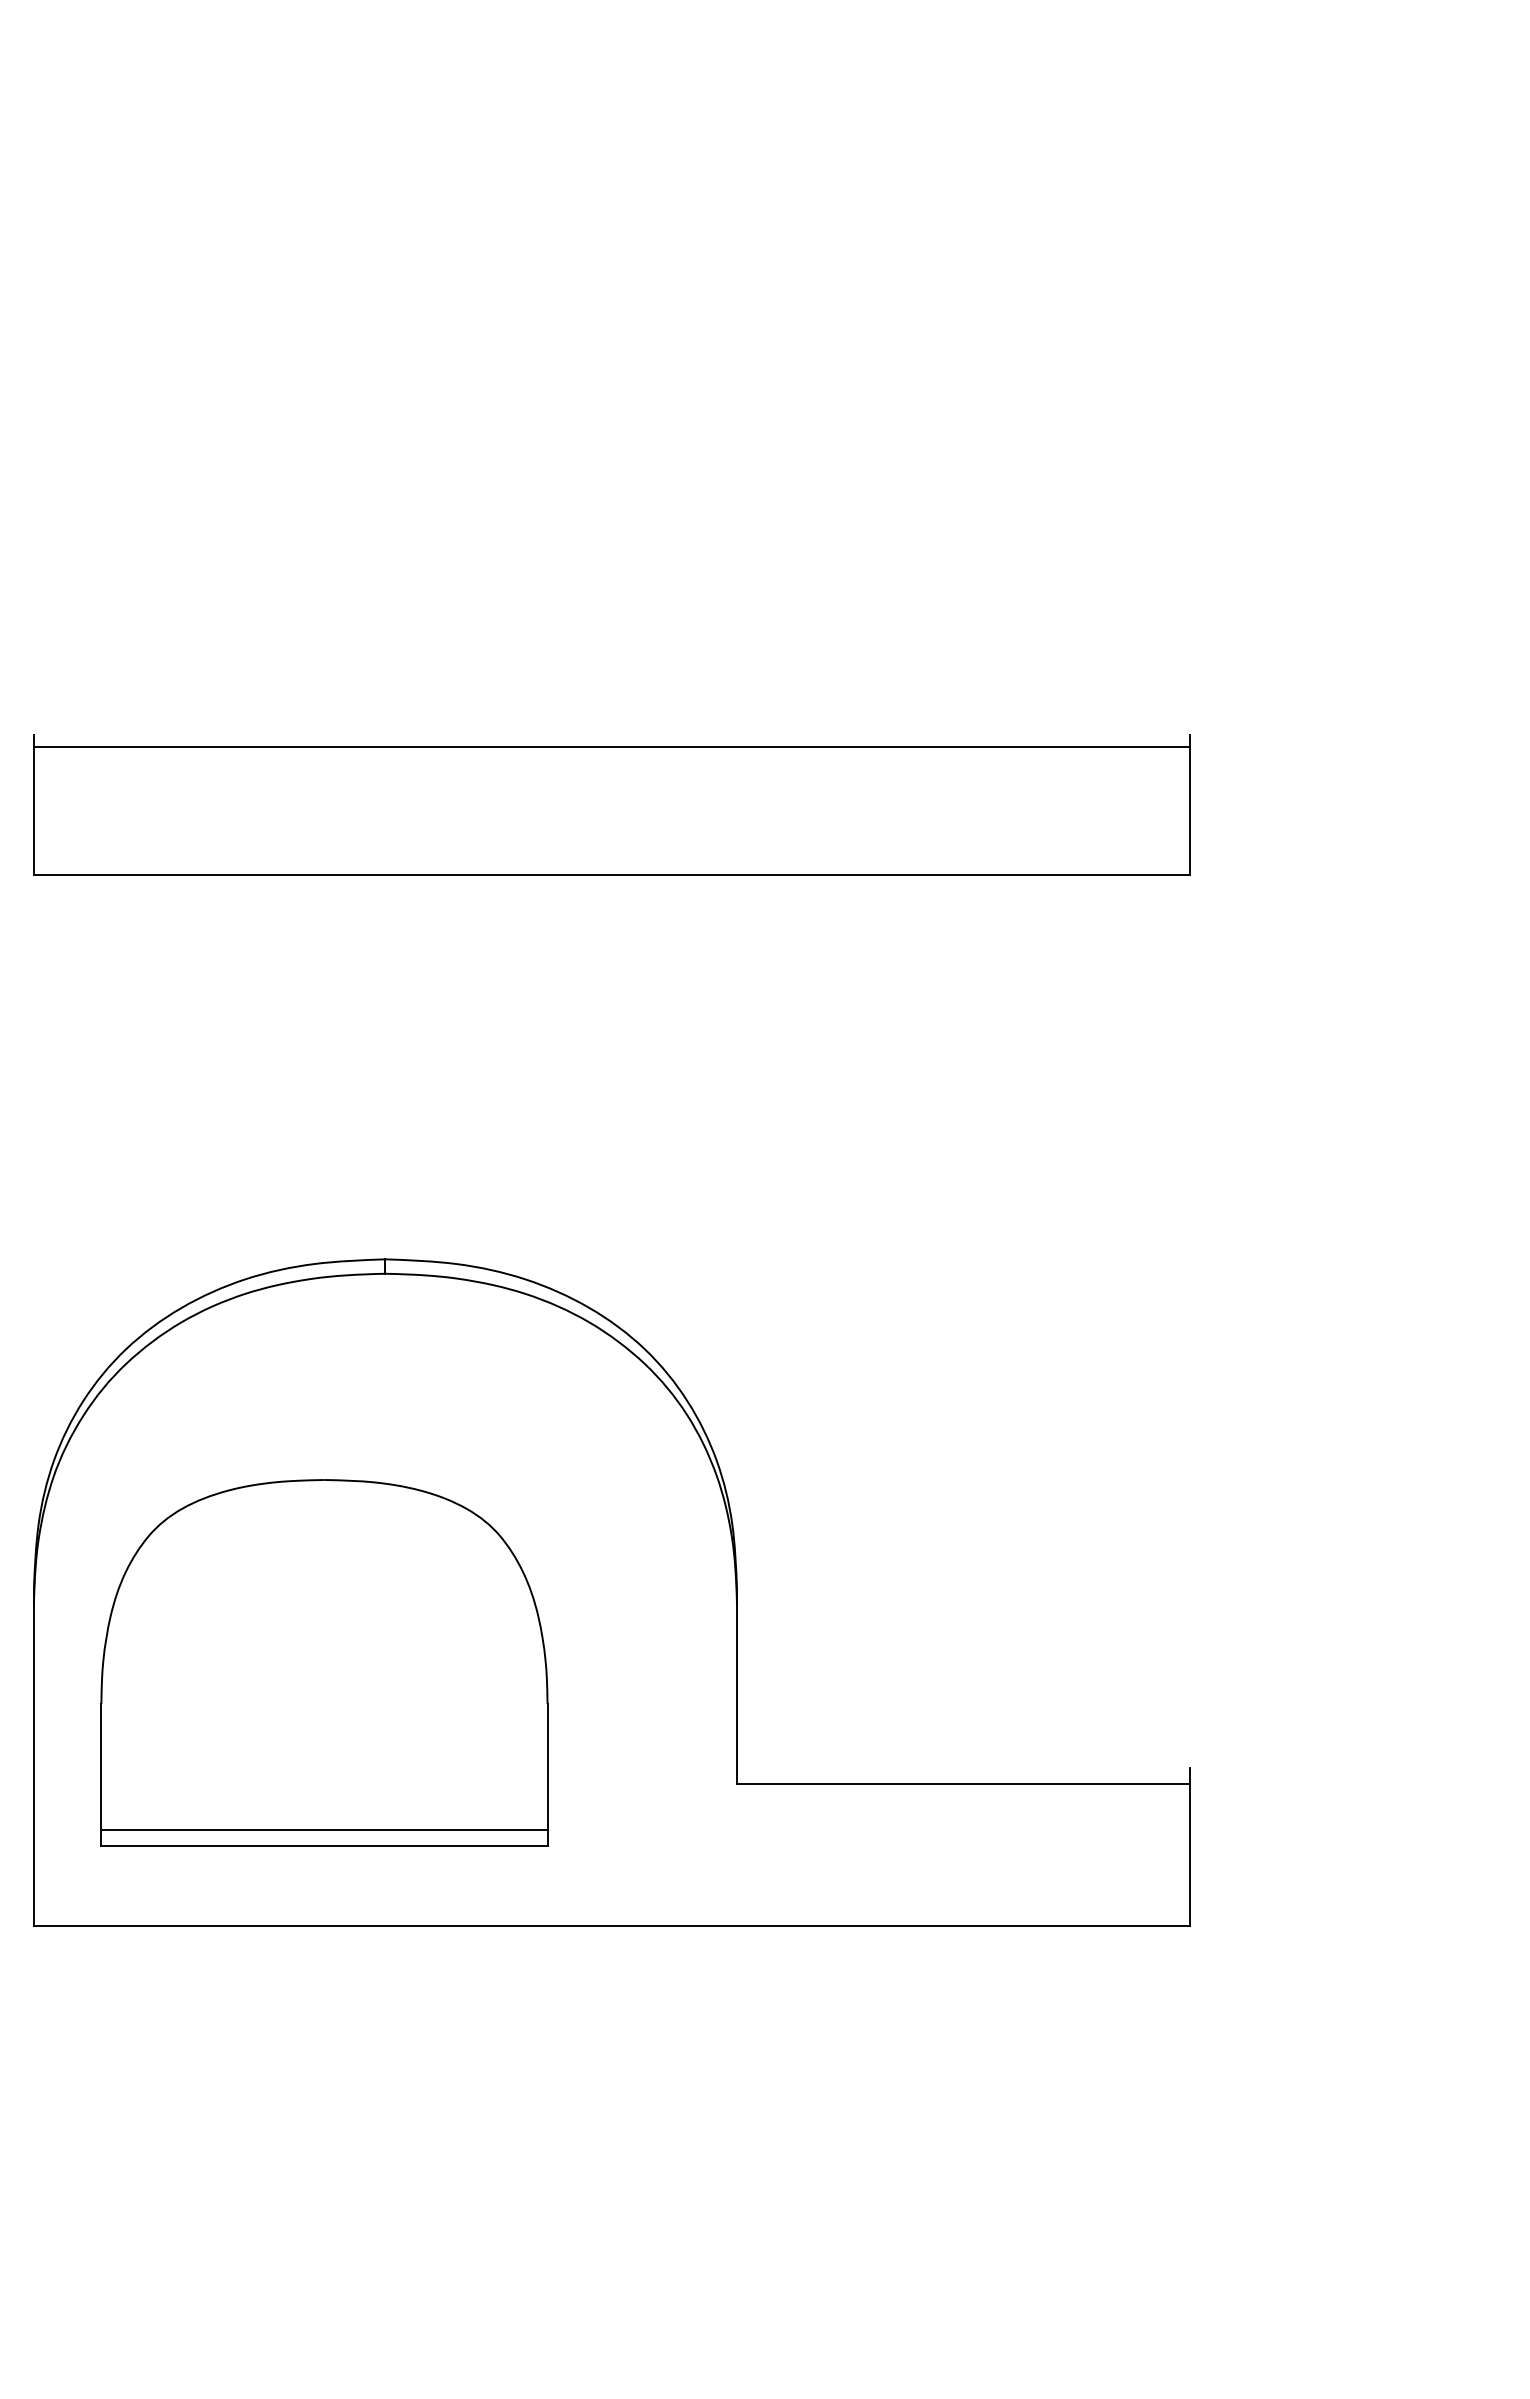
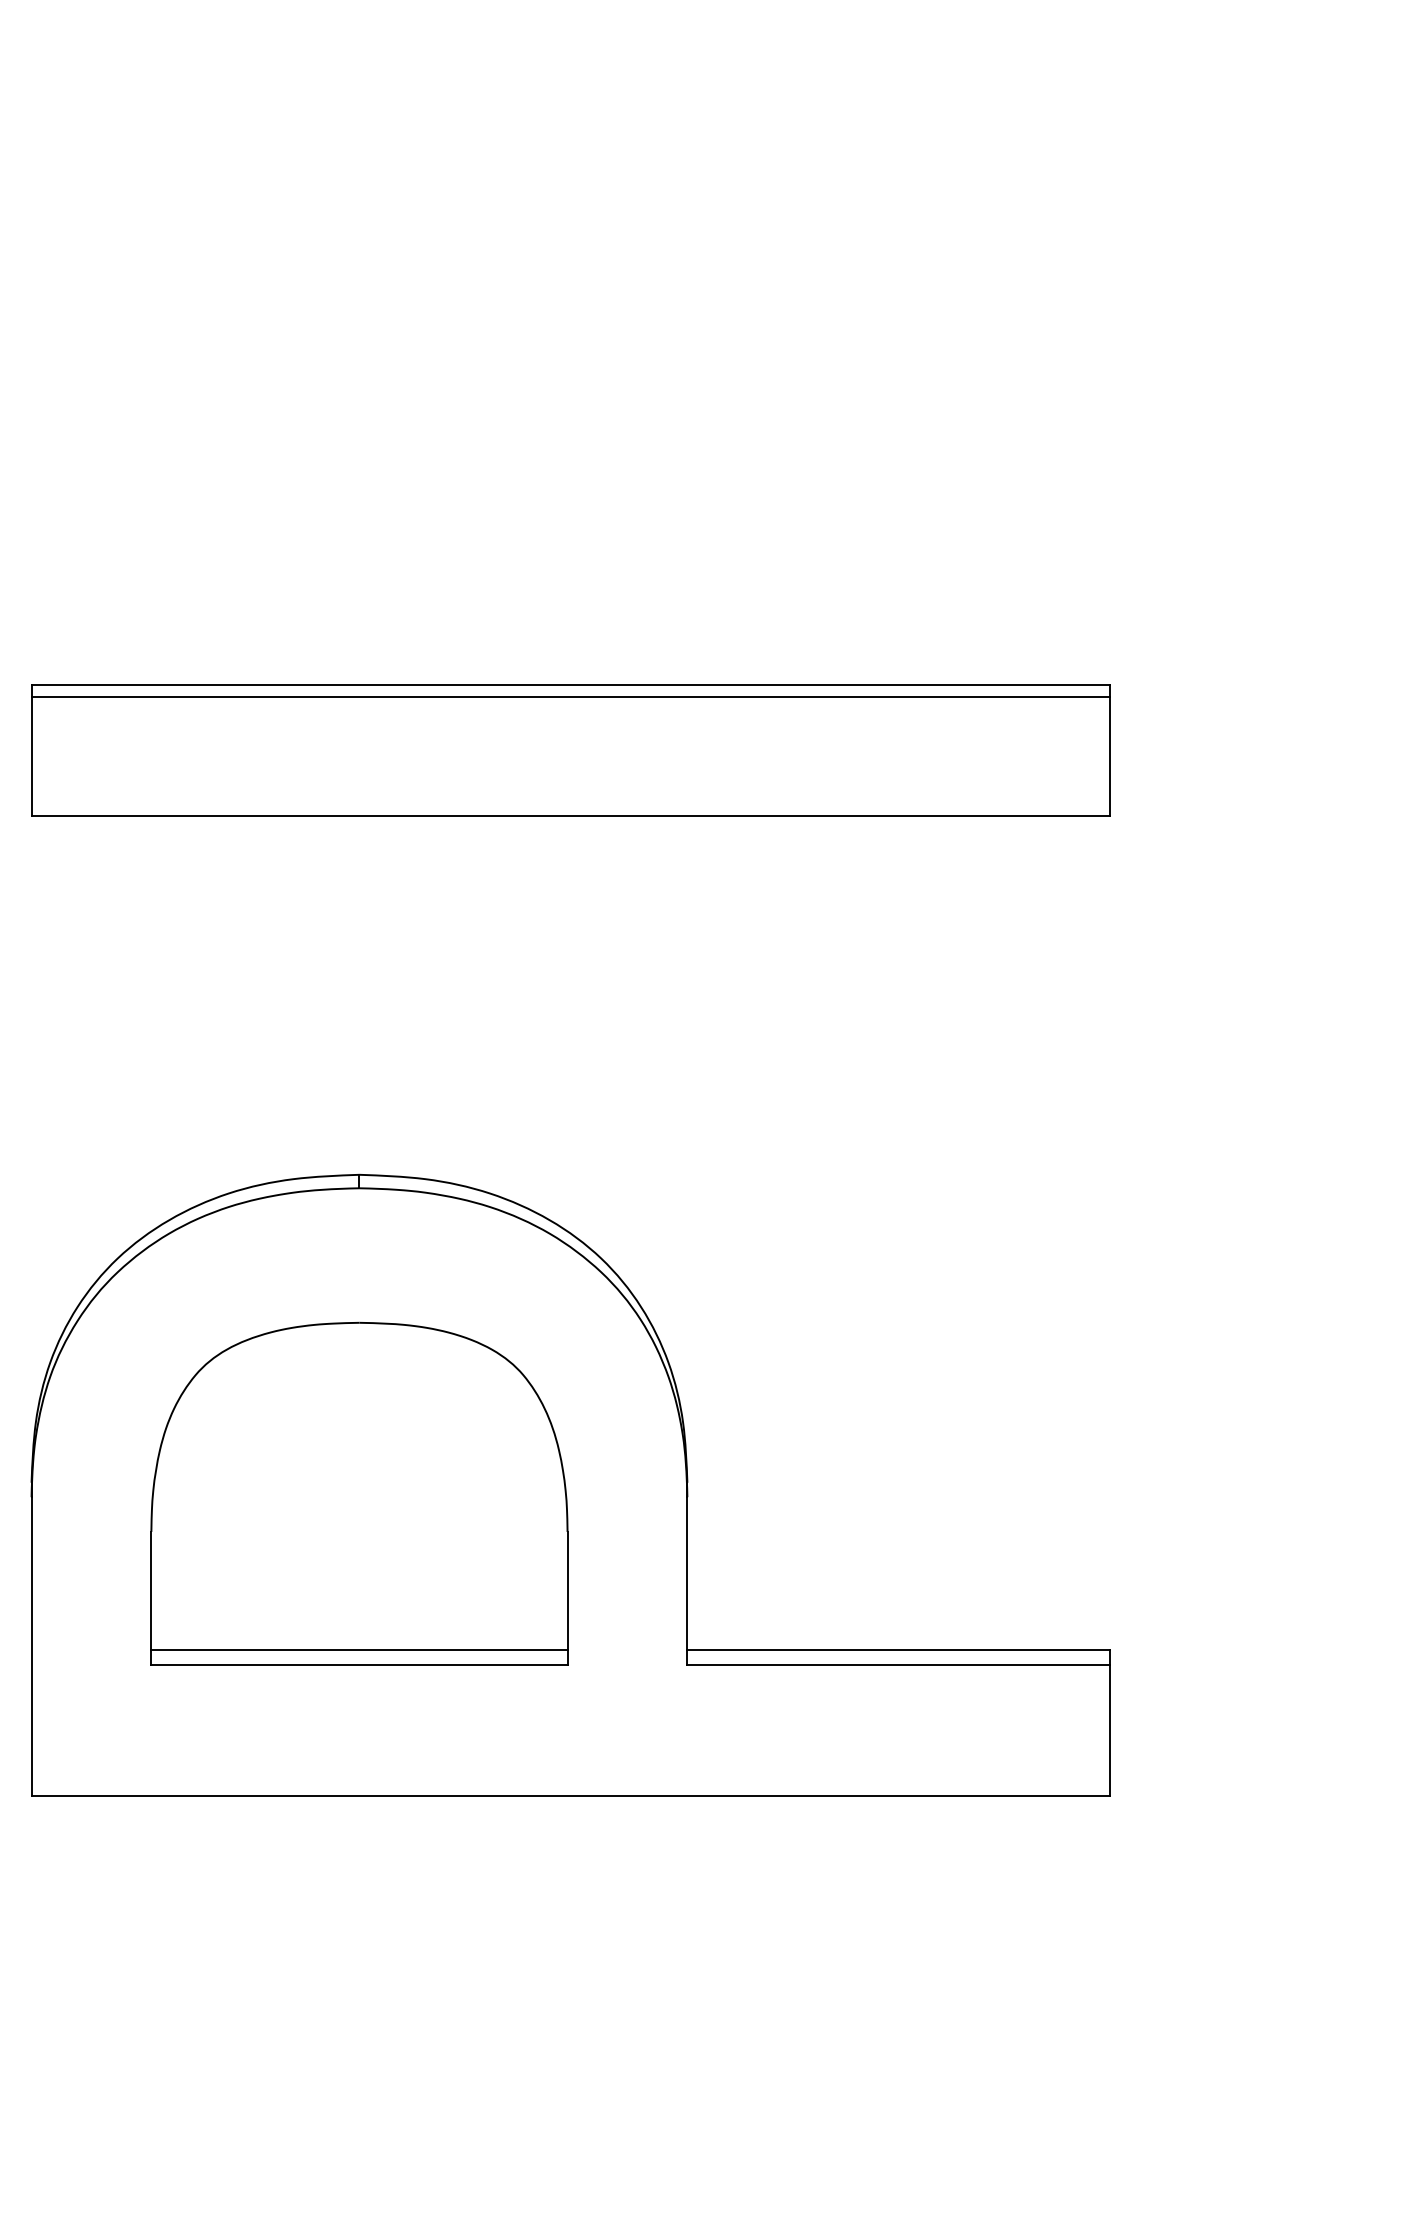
line: (611, 734) -> (570, 685), added
part: (324, 1662) -> (359, 1493), moved
line: (963, 1768) -> (898, 1649), added

